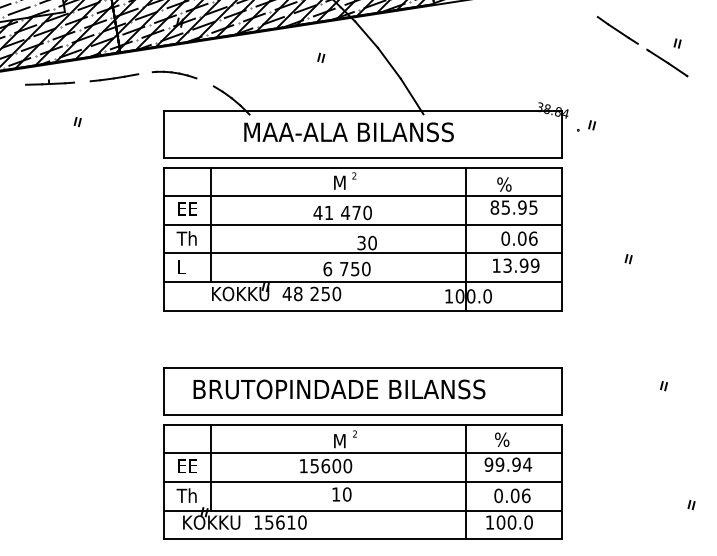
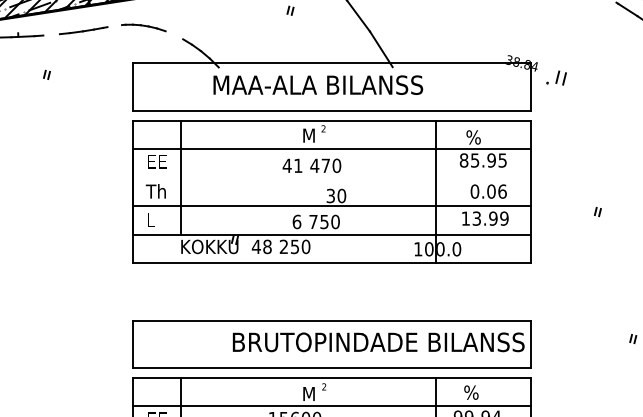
part: (592, 125) -> (561, 78), size x1.6
line: (362, 224) -> (331, 177), removed
part: (339, 389) -> (378, 342), moved

